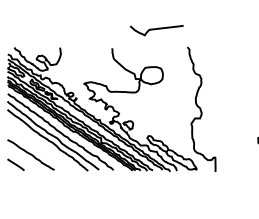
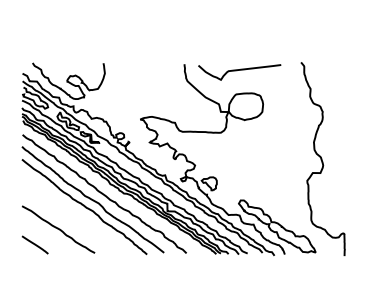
curve: (156, 29) -> (239, 70), moved

